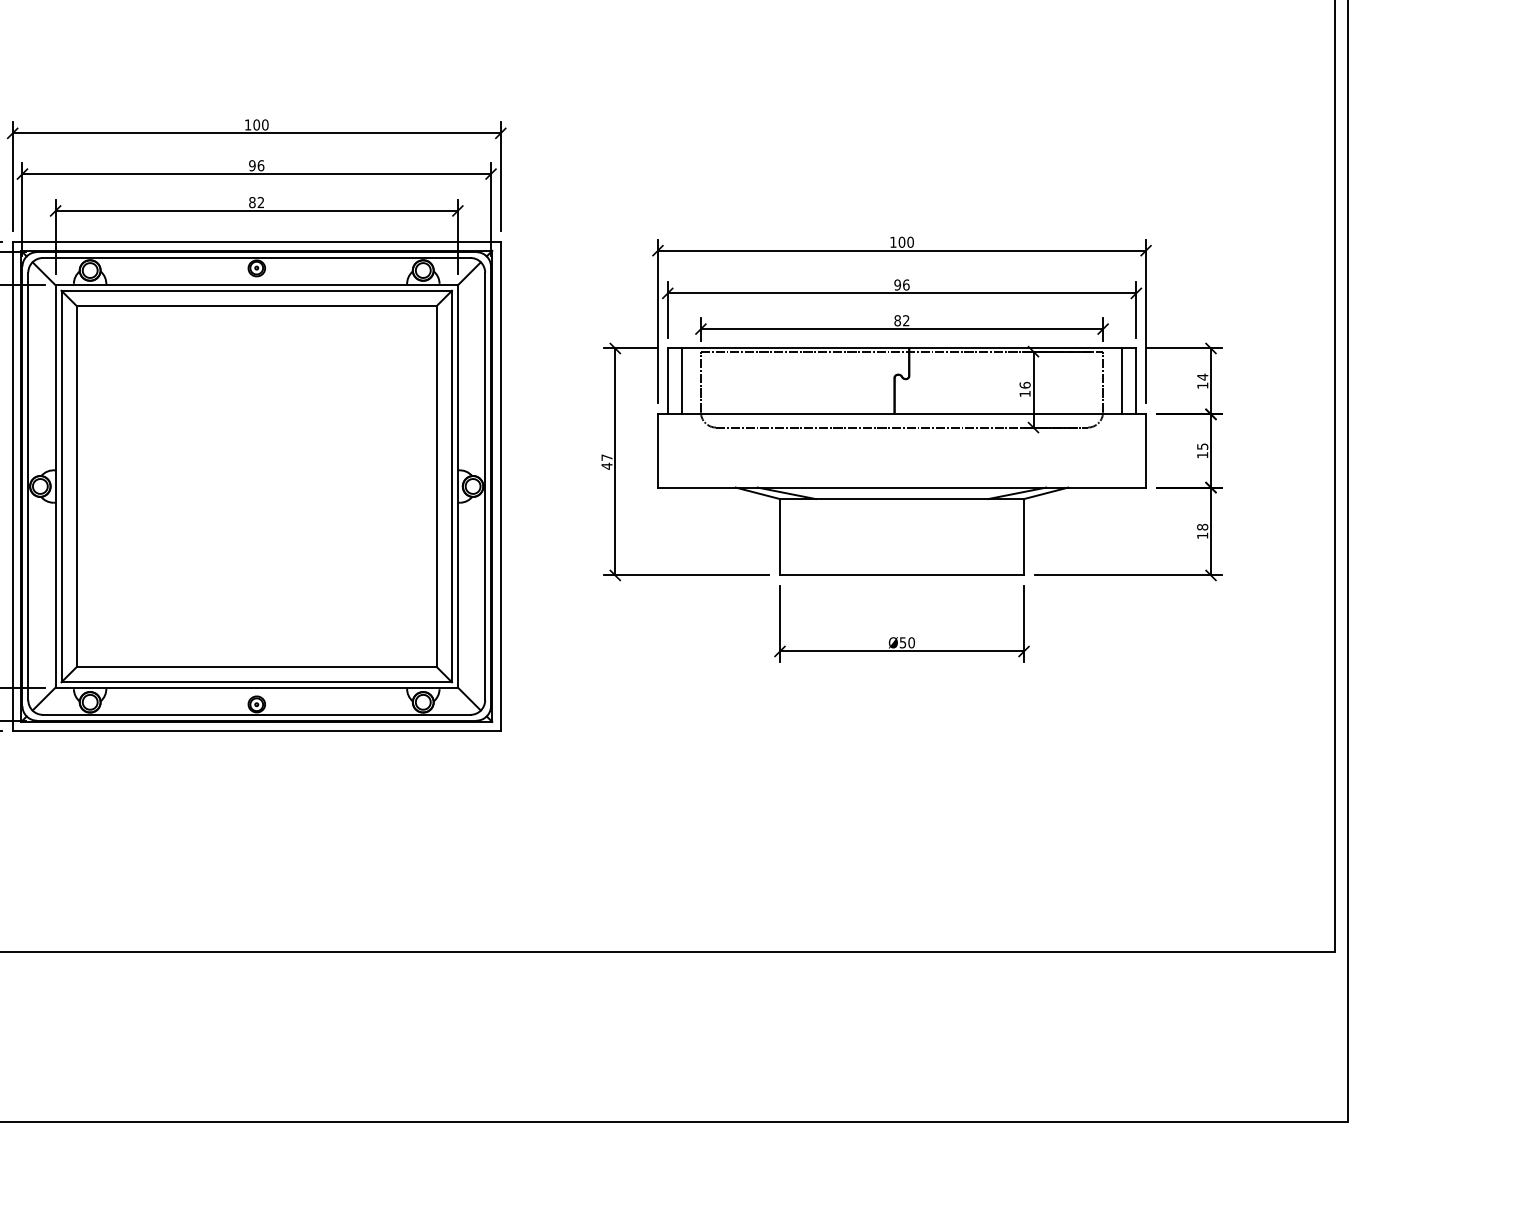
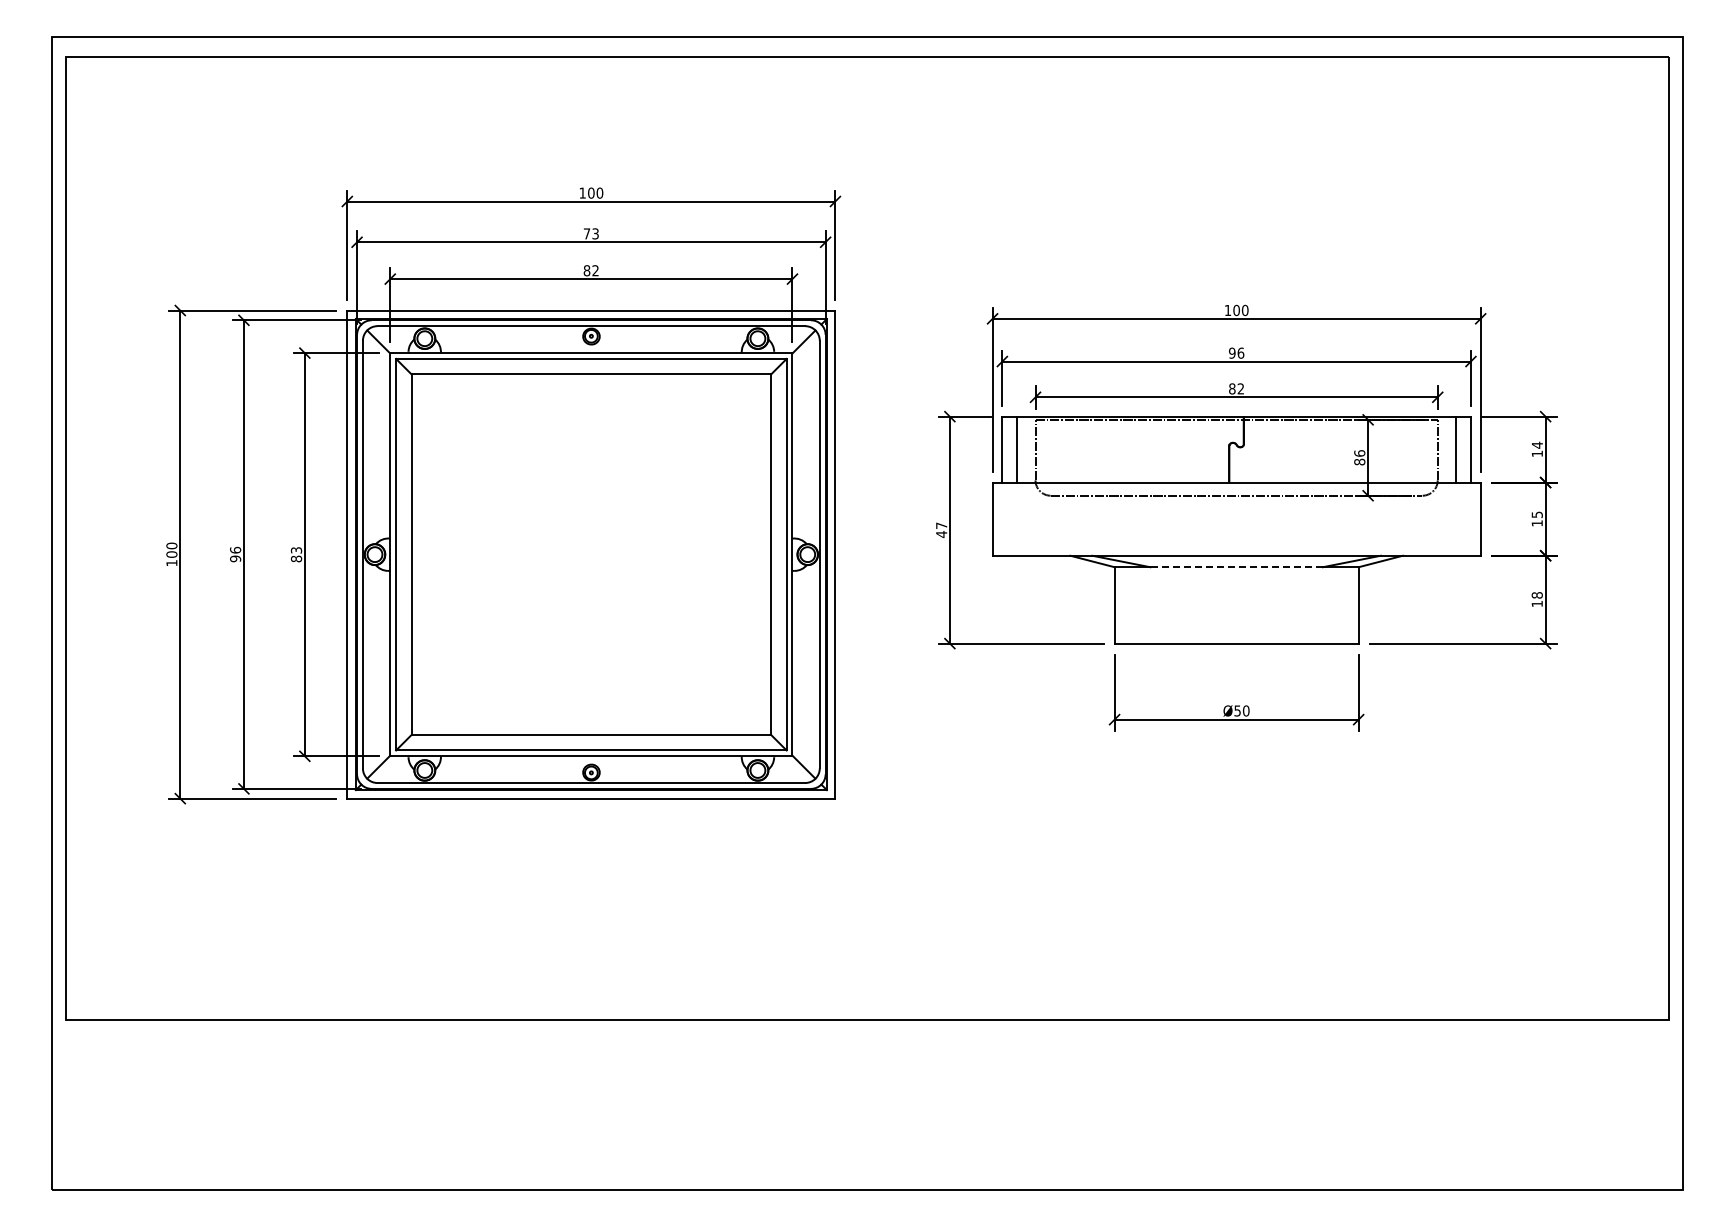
text: (256, 165) -> (591, 233), 96 -> 73
text: (1024, 393) -> (1359, 461), 16 -> 86
line: (901, 499) -> (1236, 567), solid -> dashed

